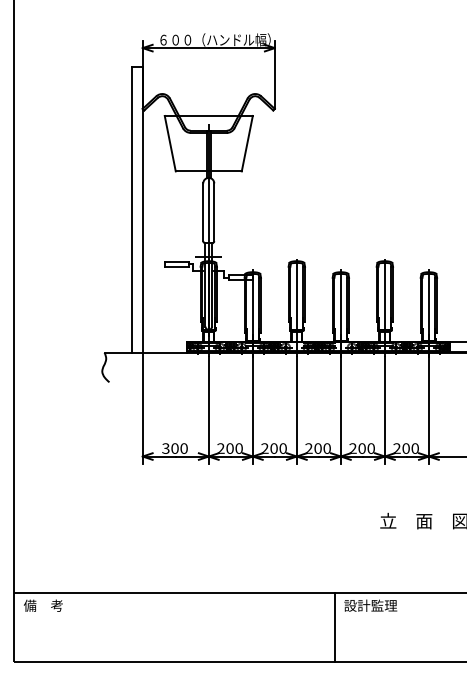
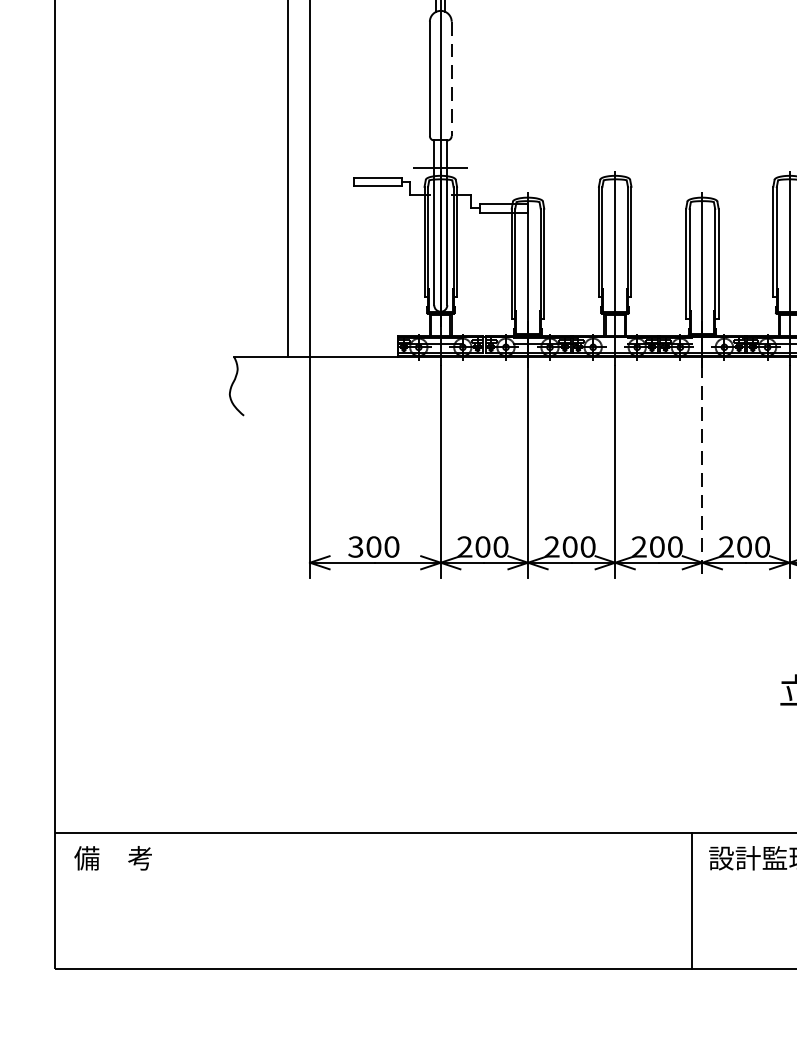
line: (214, 212) -> (452, 79), solid -> dashed
line: (340, 410) -> (701, 471), solid -> dashed

